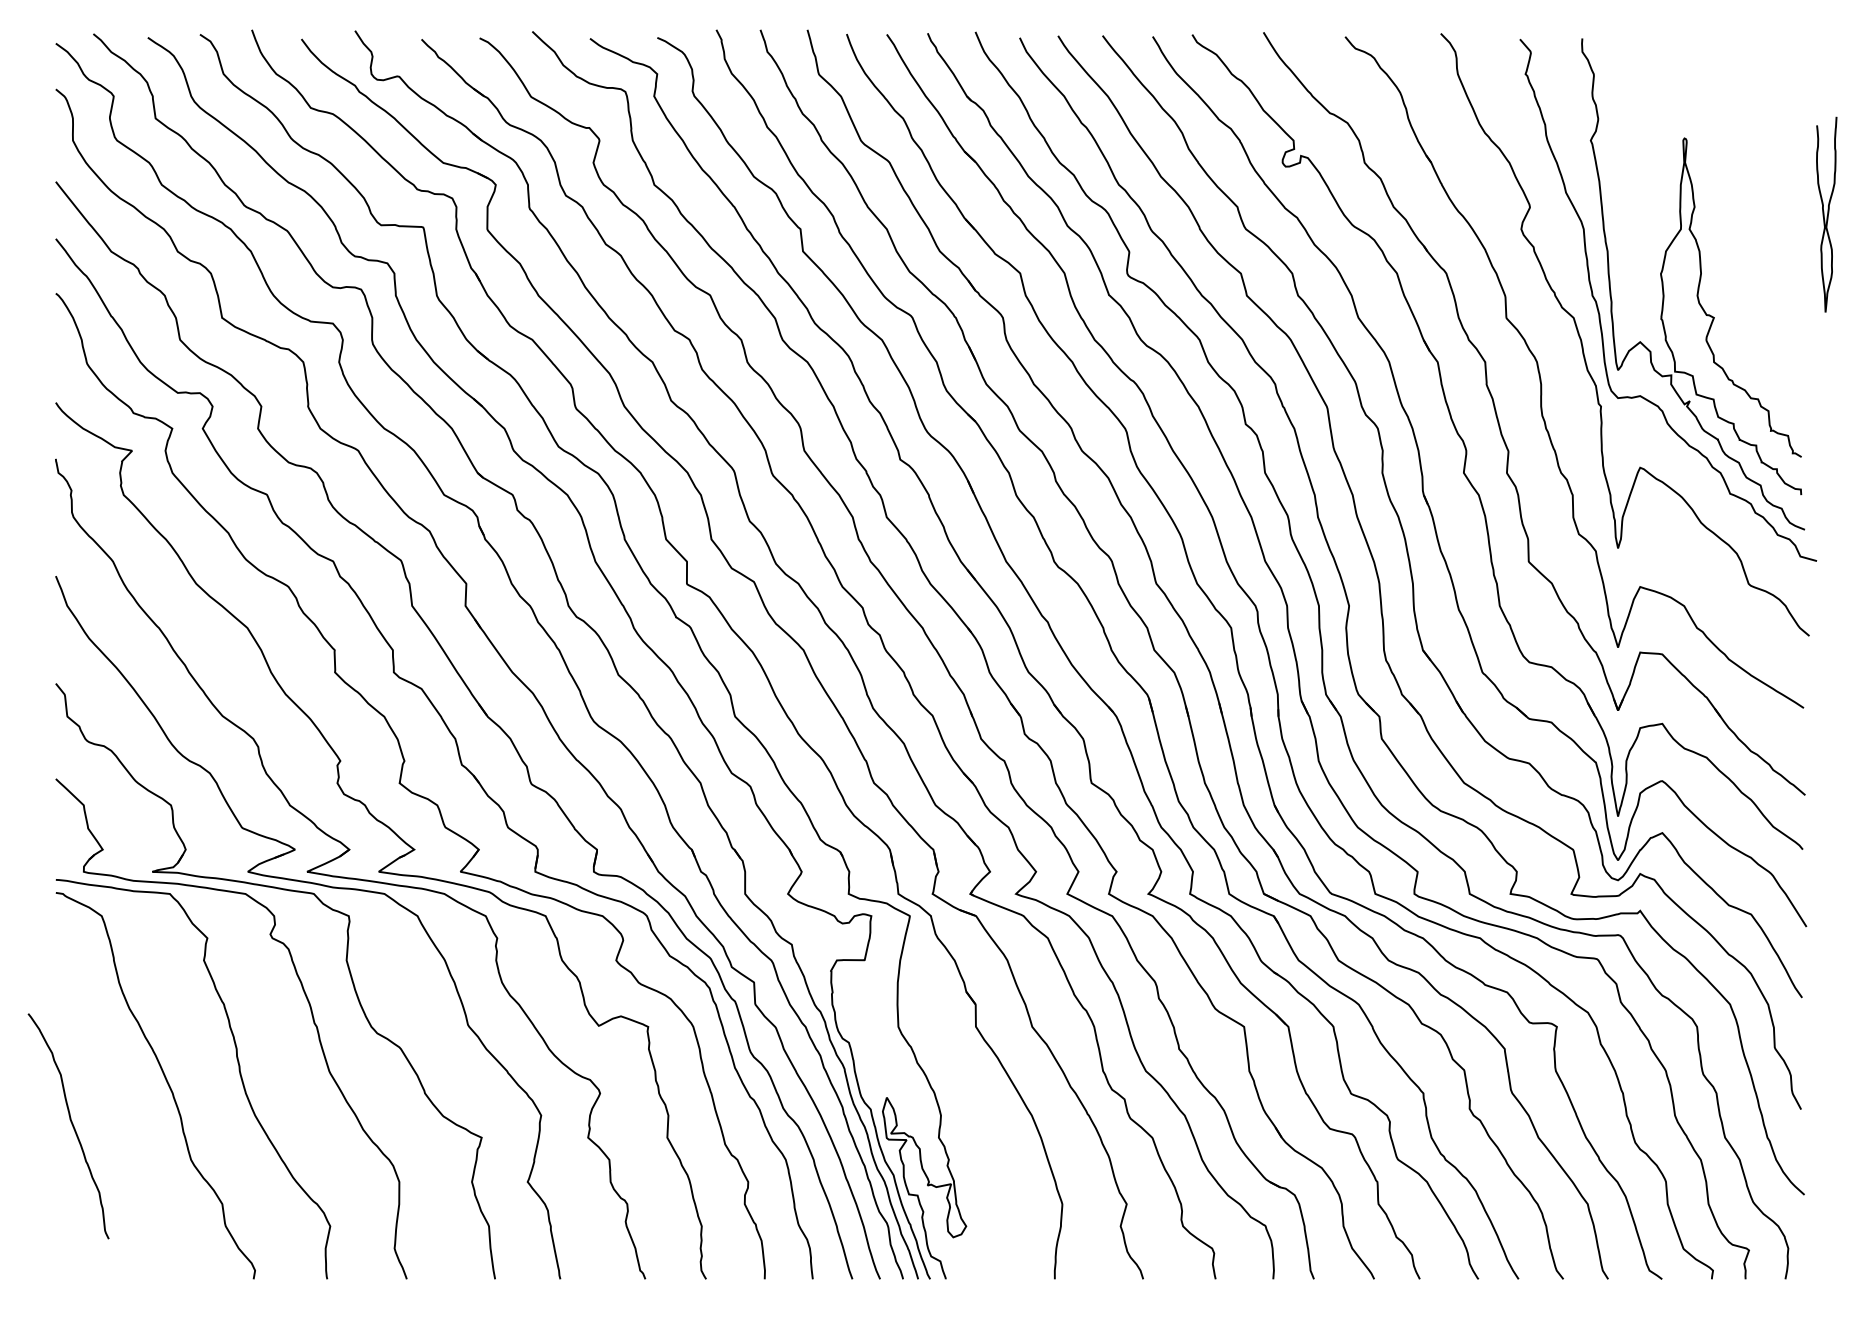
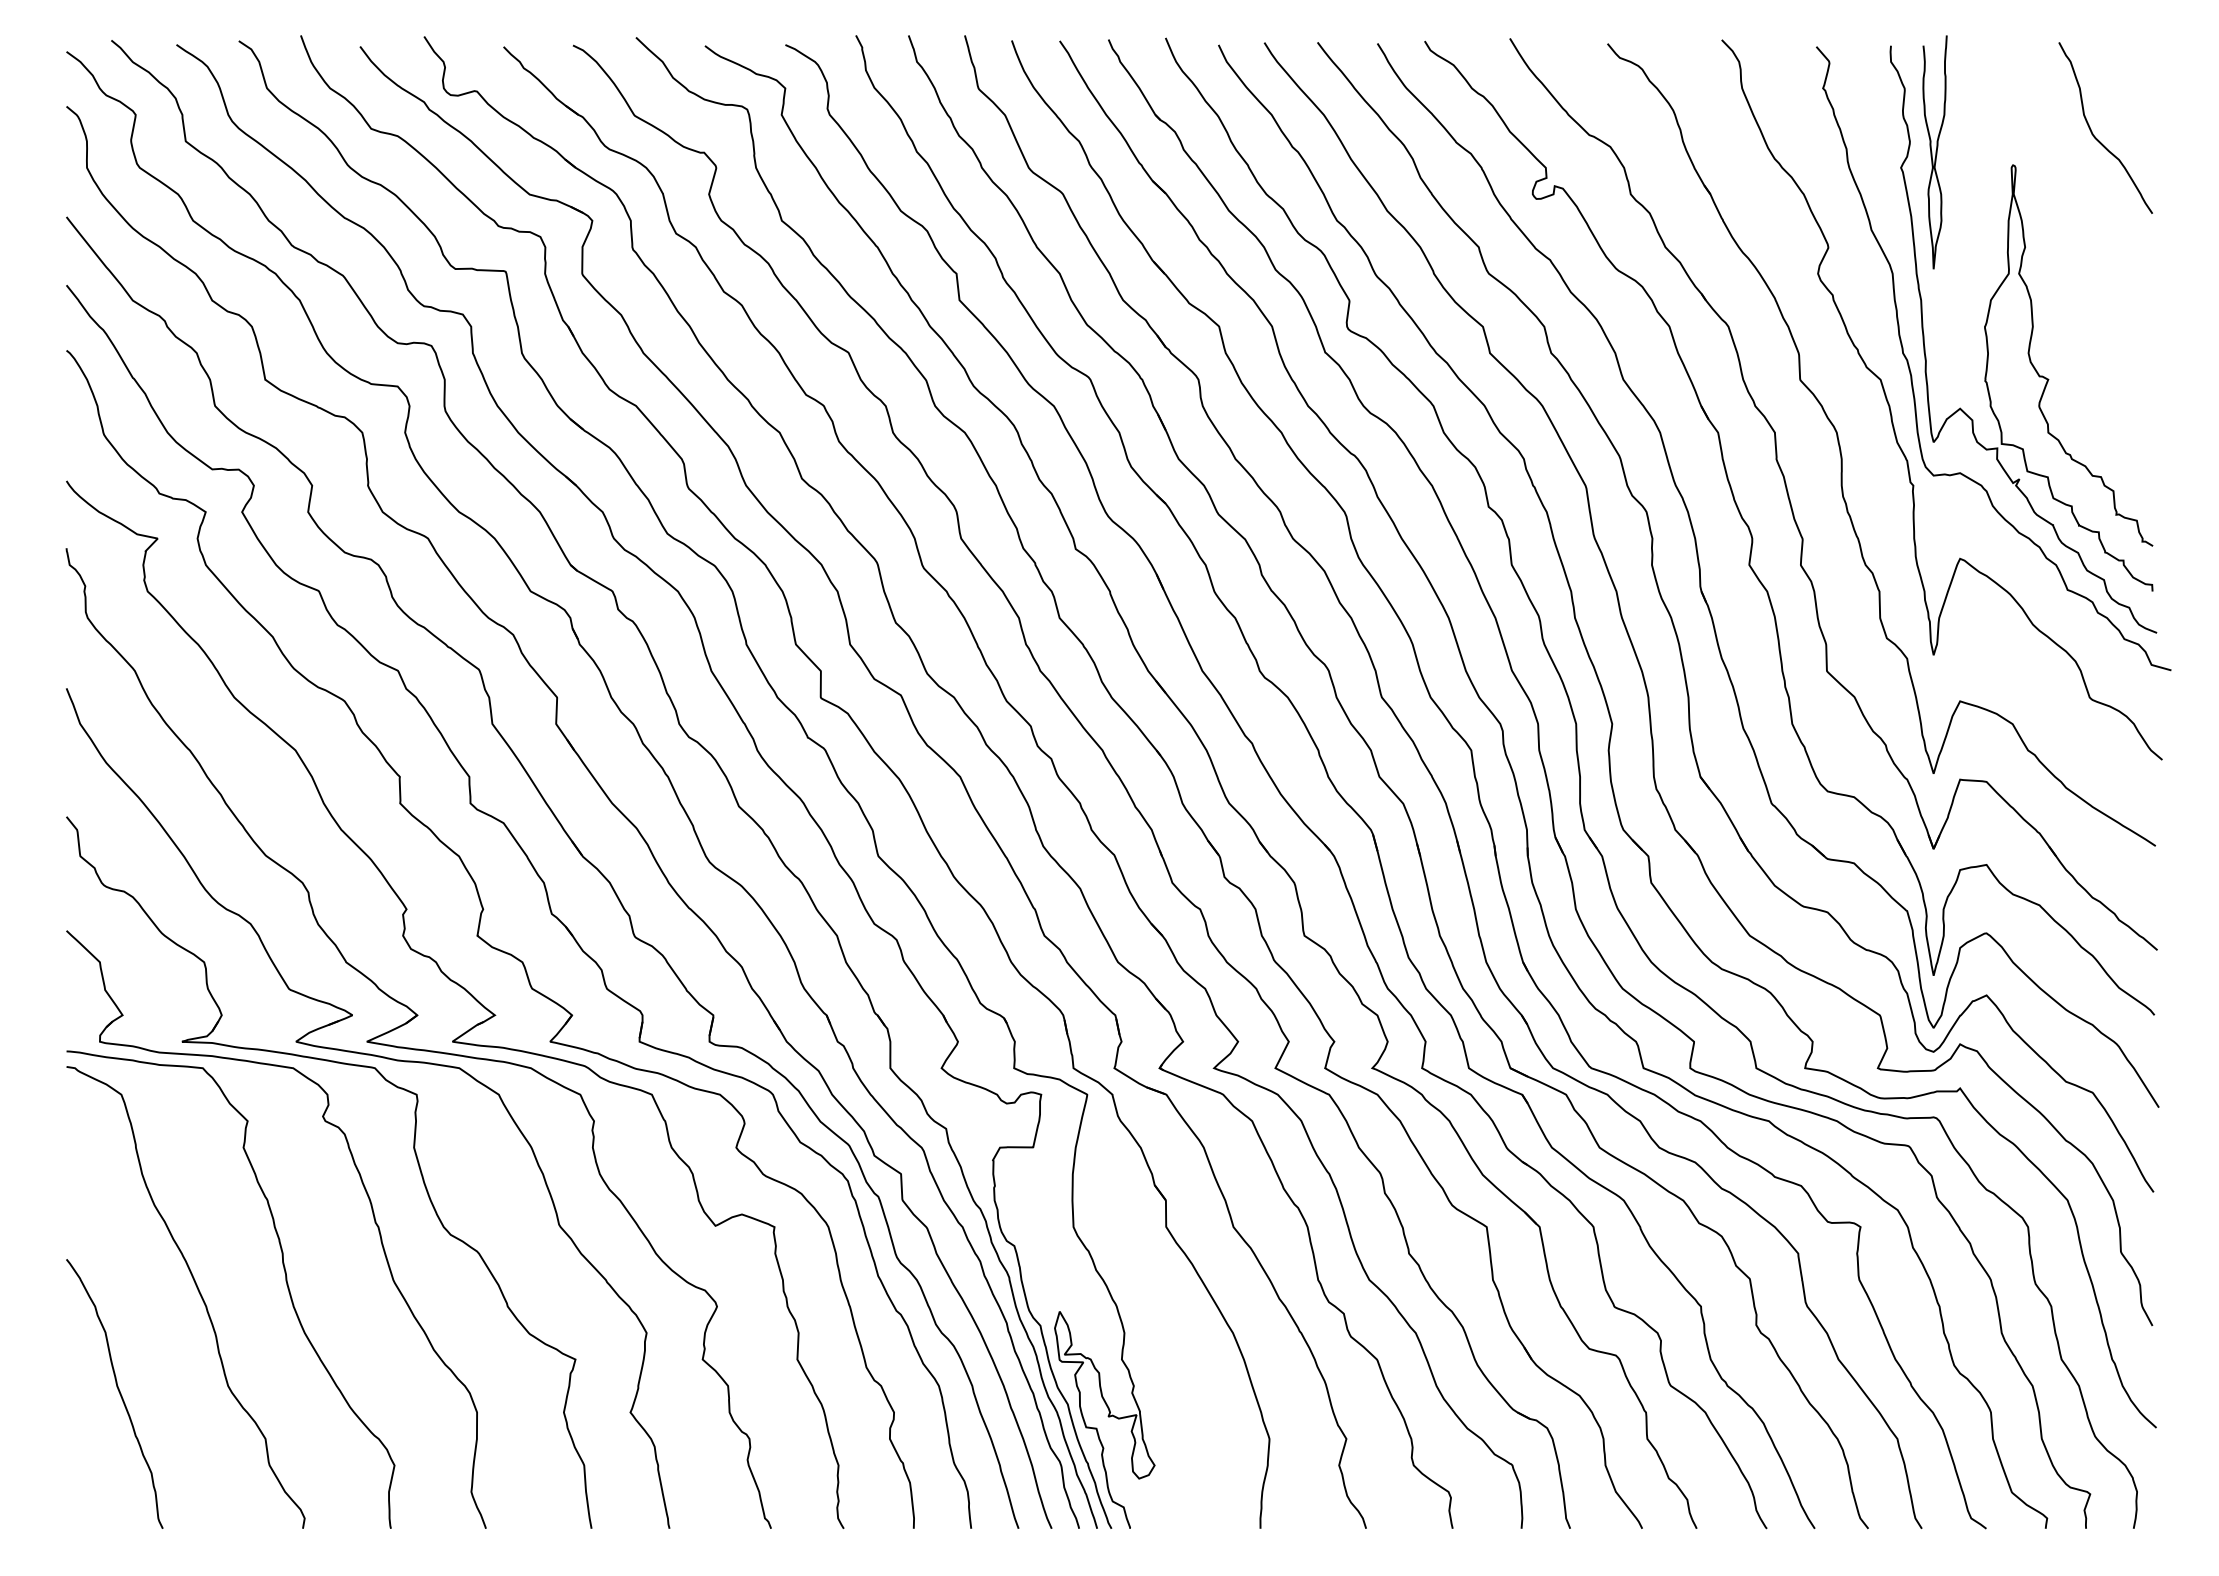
curve: (1751, 111) -> (2093, 133), added
curve: (1827, 214) -> (1935, 152), moved
curve: (71, 1125) -> (118, 1392), moved

